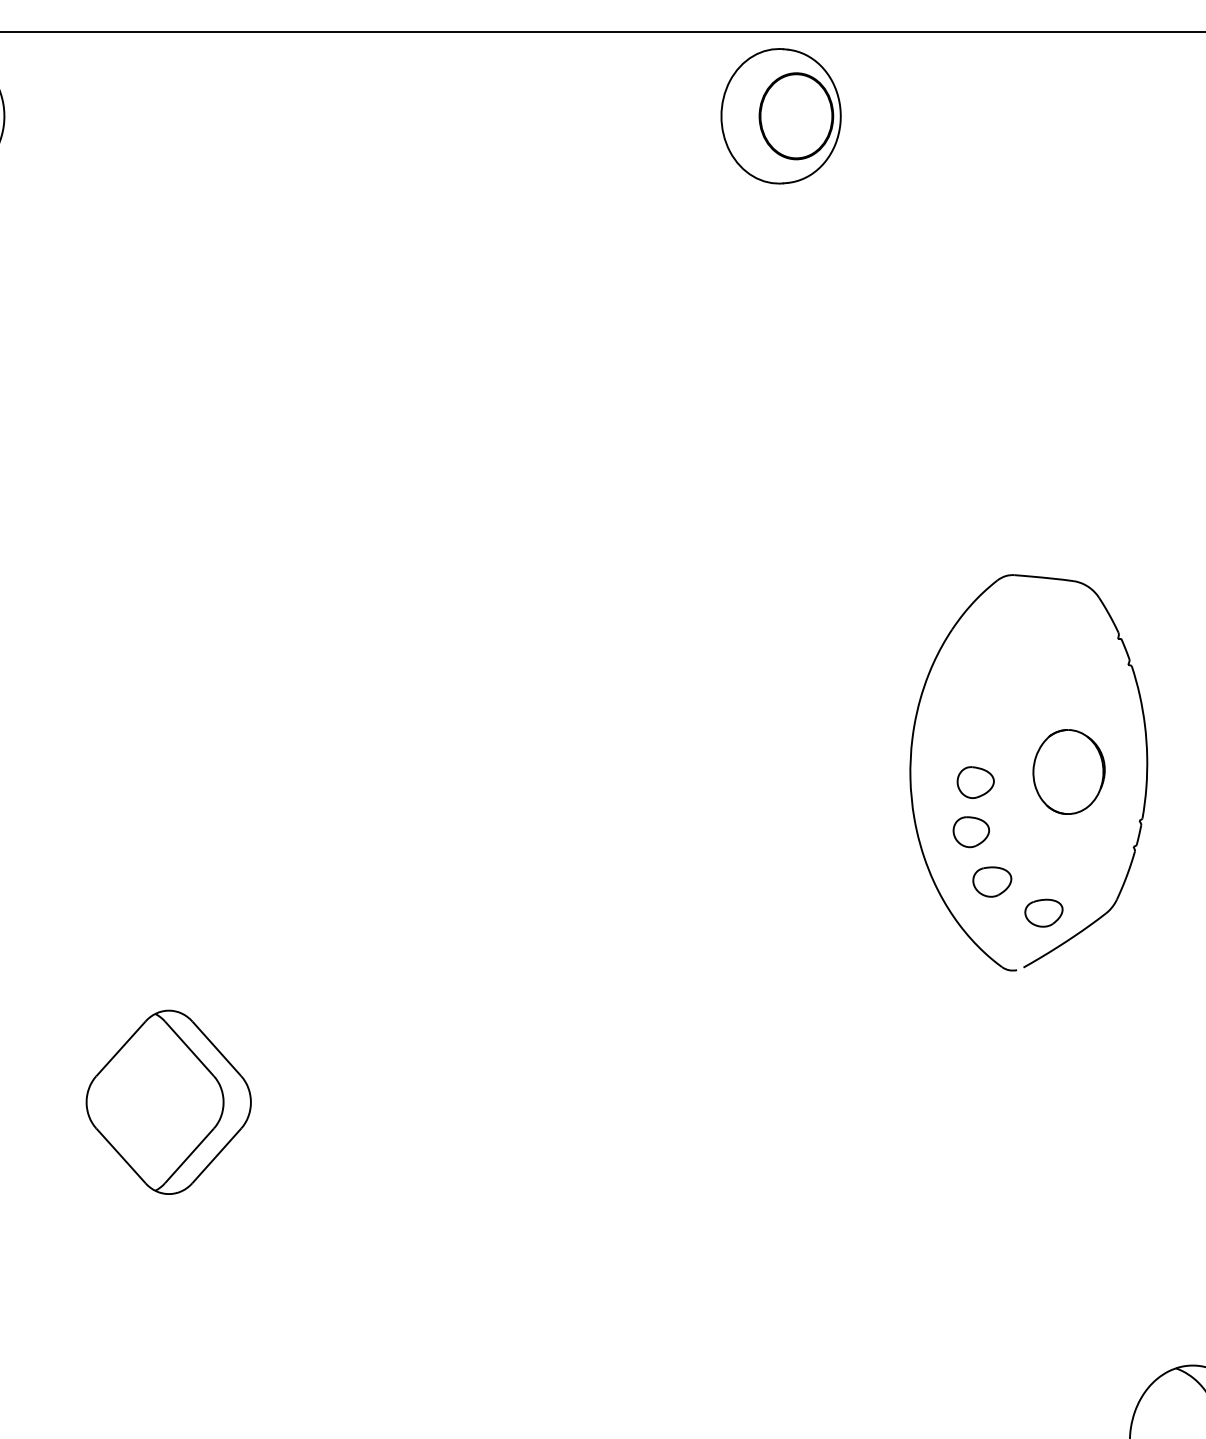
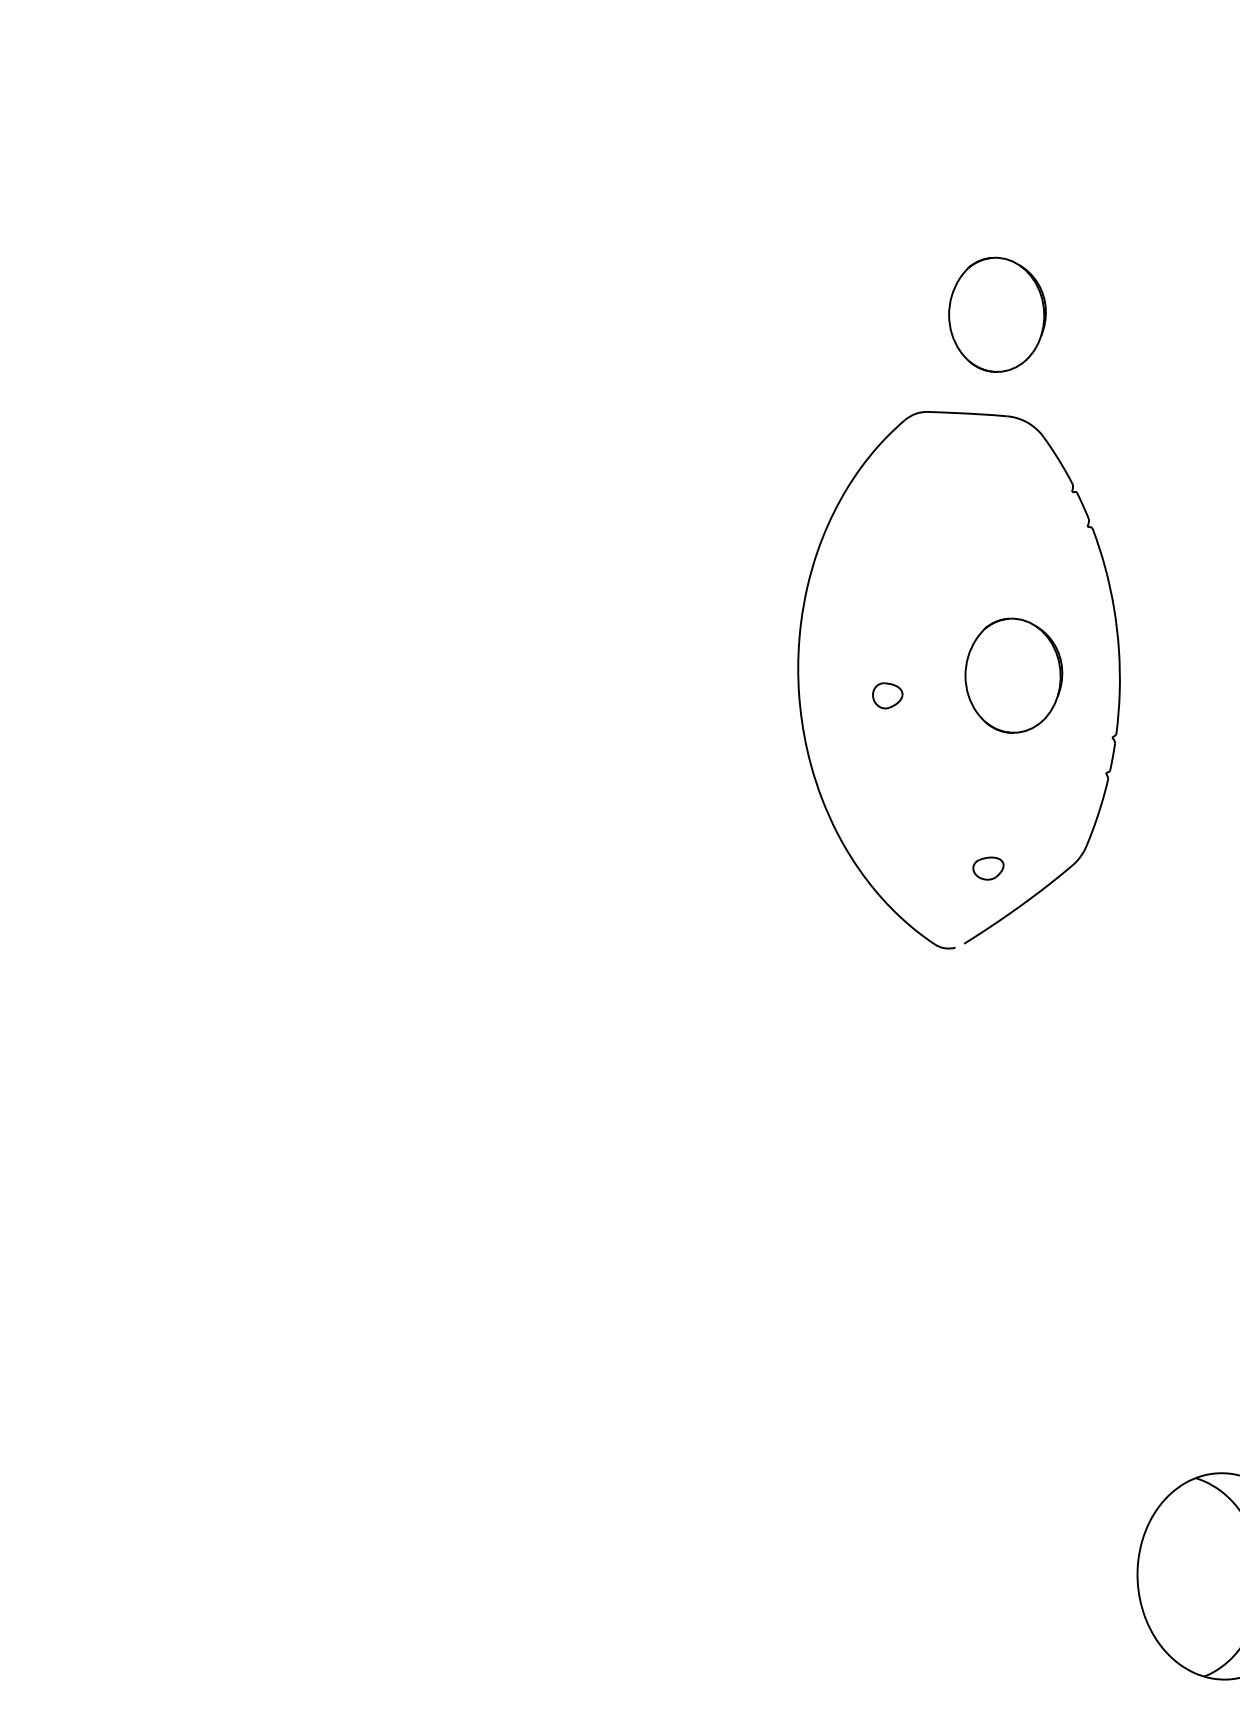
part: (1068, 505) -> (996, 314), added
part: (975, 782) -> (887, 695), size x0.6
part: (971, 832) -> (885, 763), removed
part: (992, 881) -> (916, 828), removed
part: (1043, 912) -> (987, 867), size x0.6

